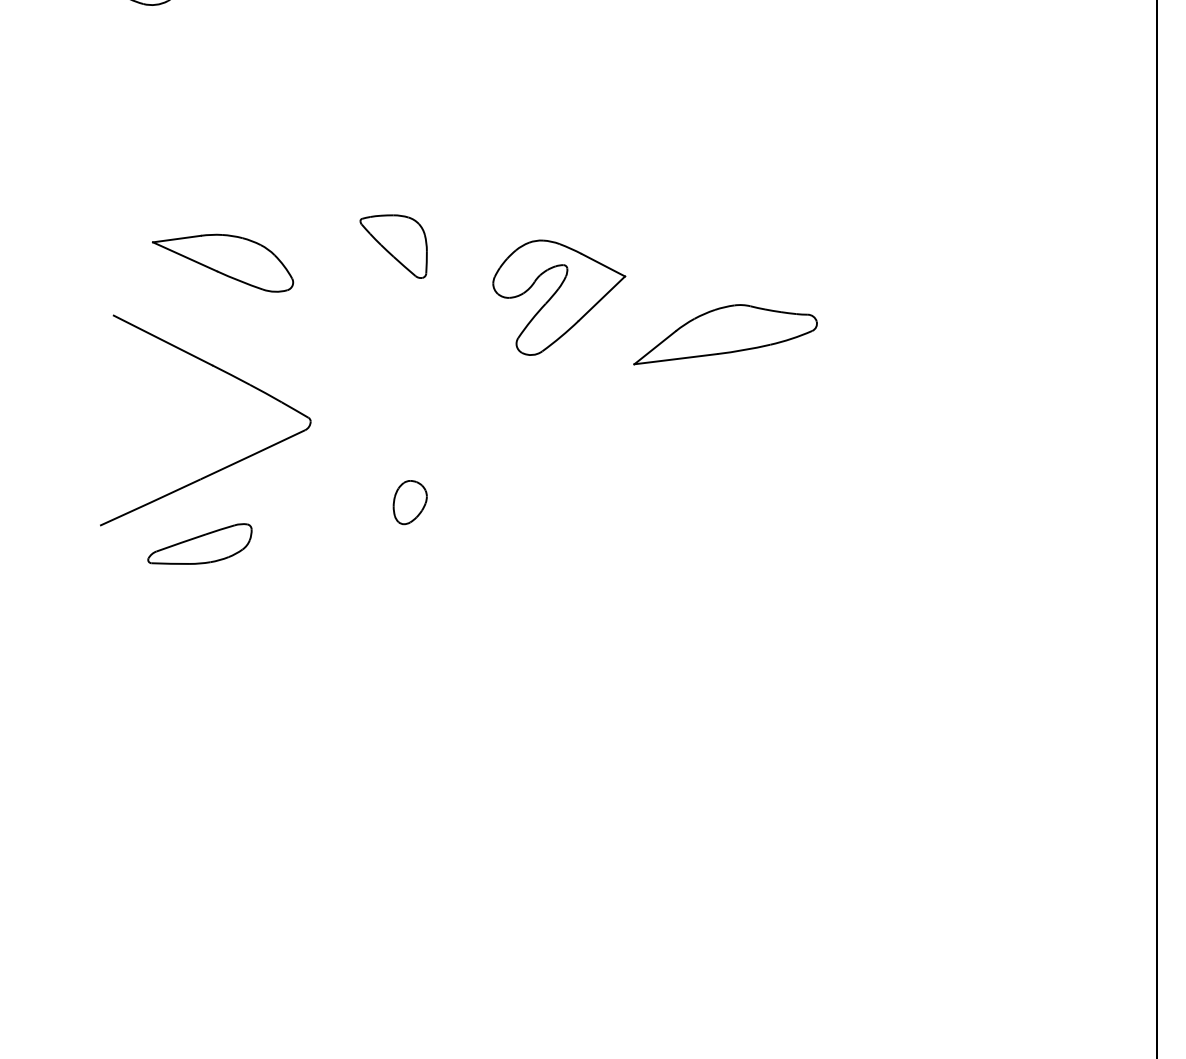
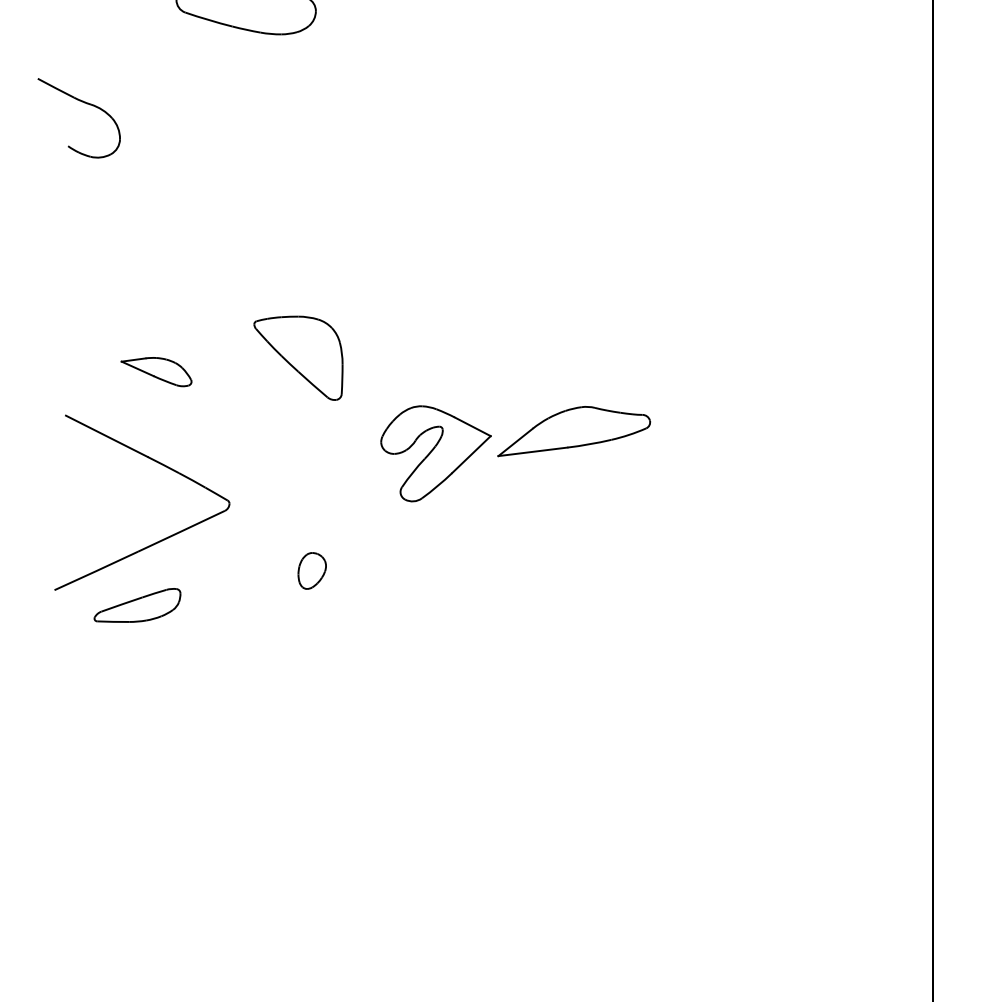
part: (393, 246) -> (298, 358), size x1.6
part: (222, 262) -> (156, 371), size x0.6
part: (558, 297) -> (435, 453), moved

